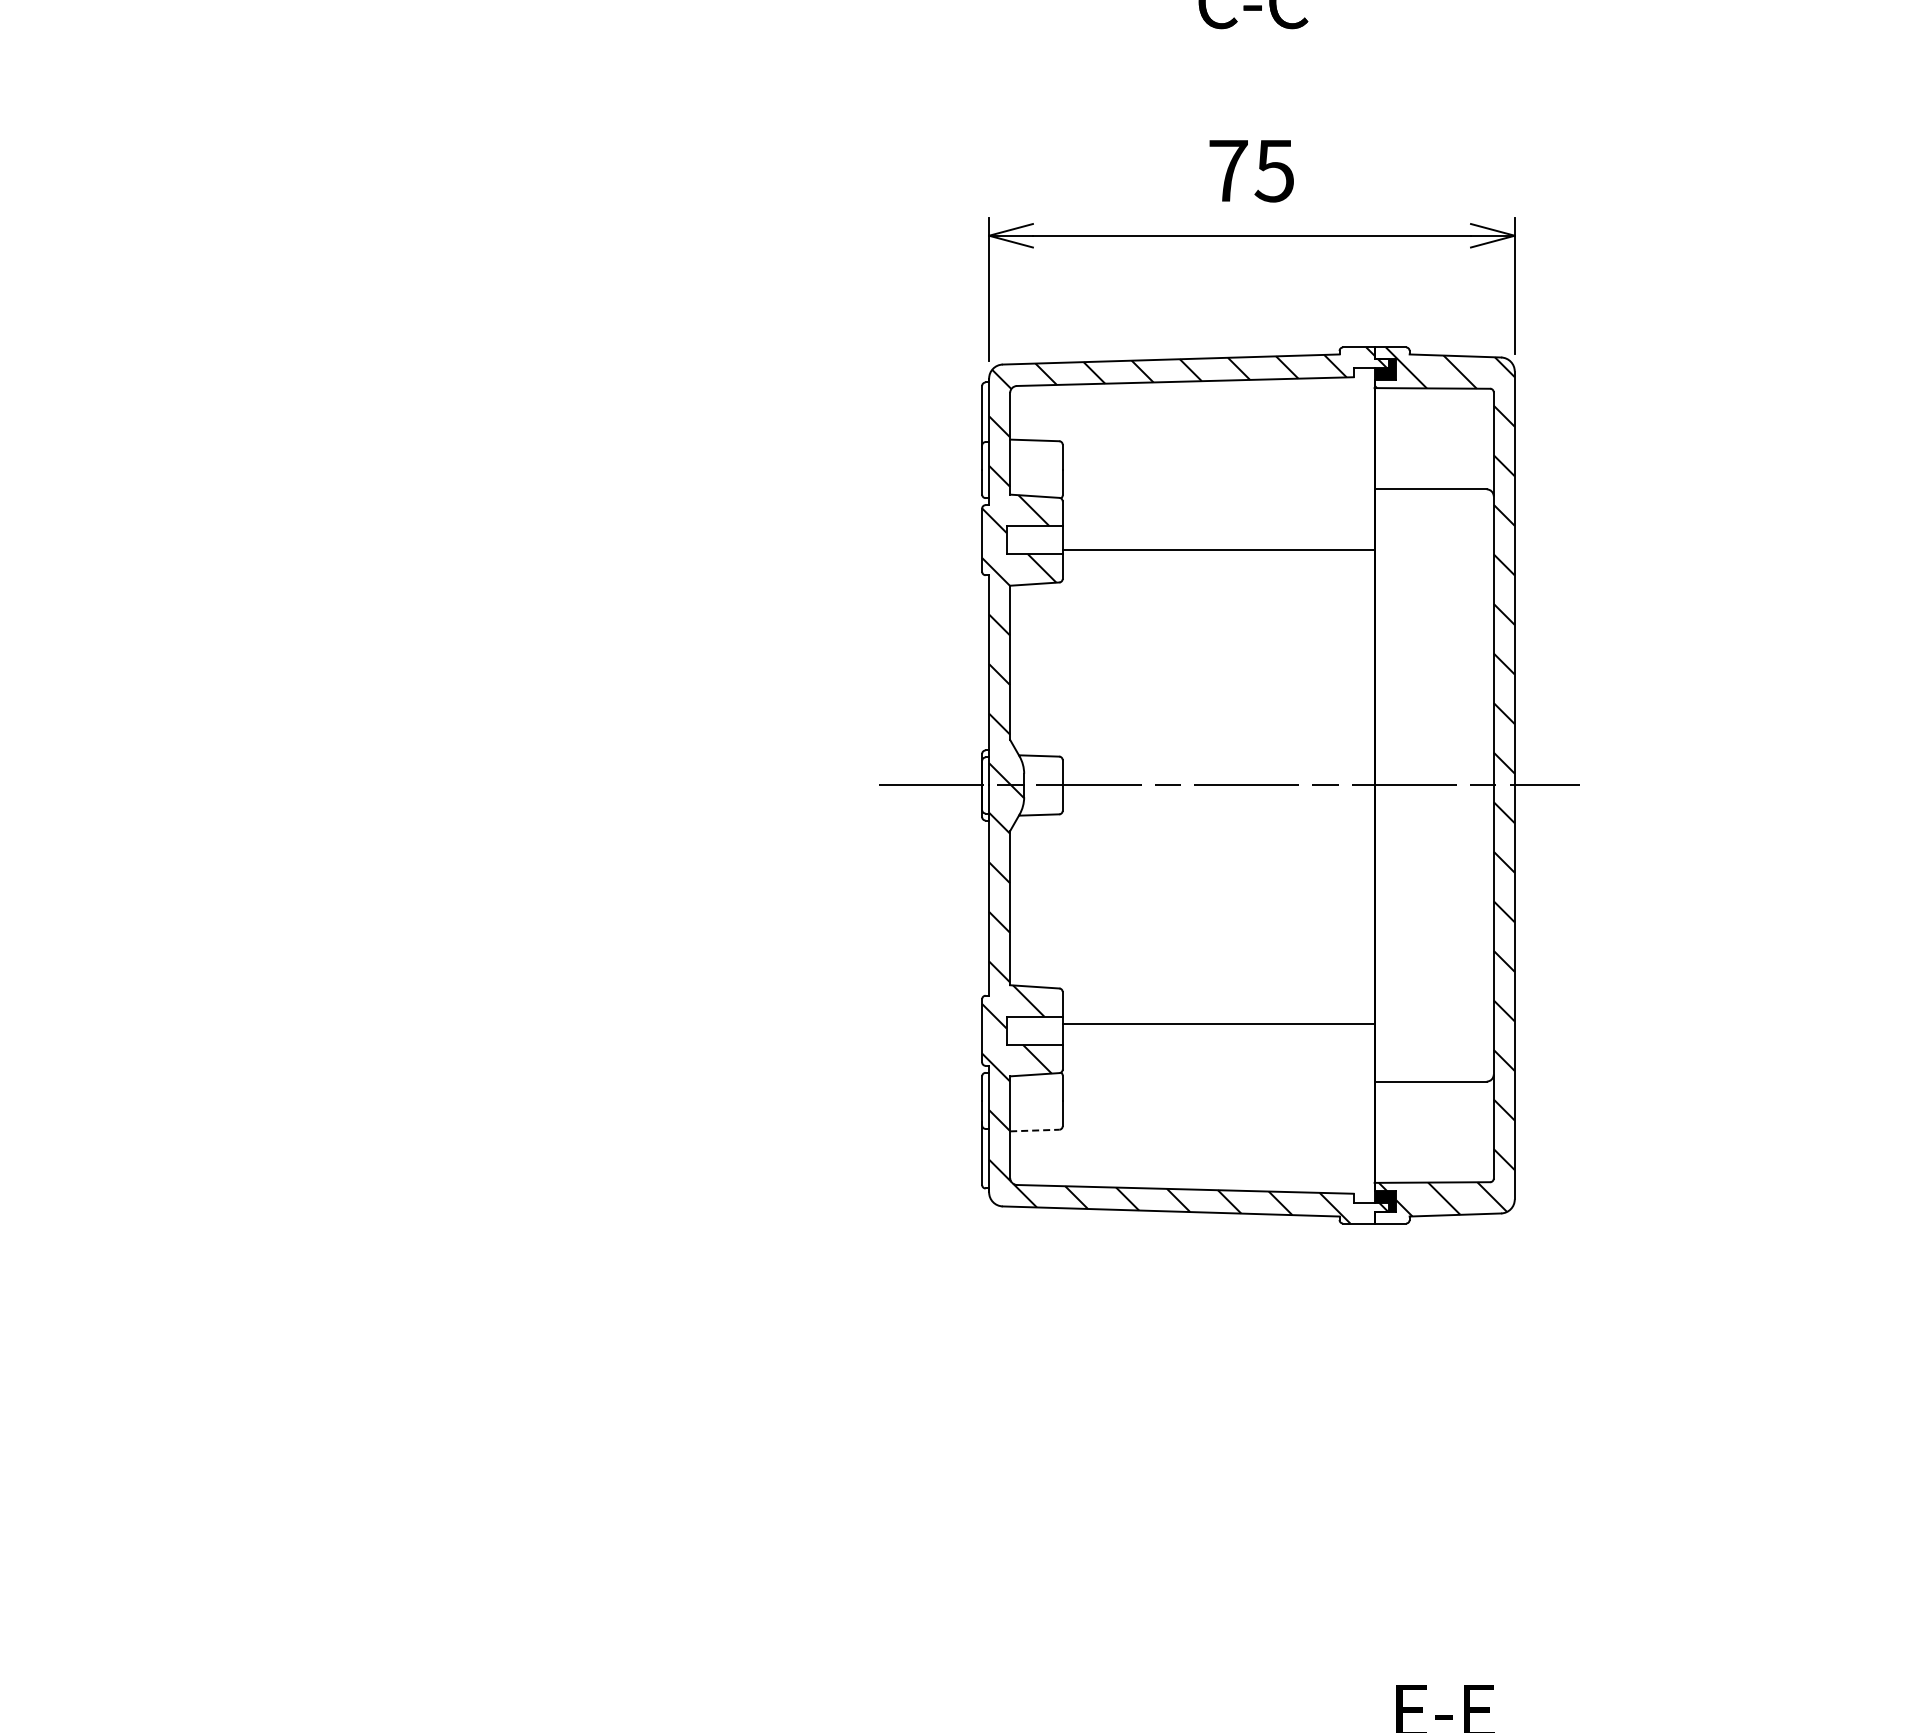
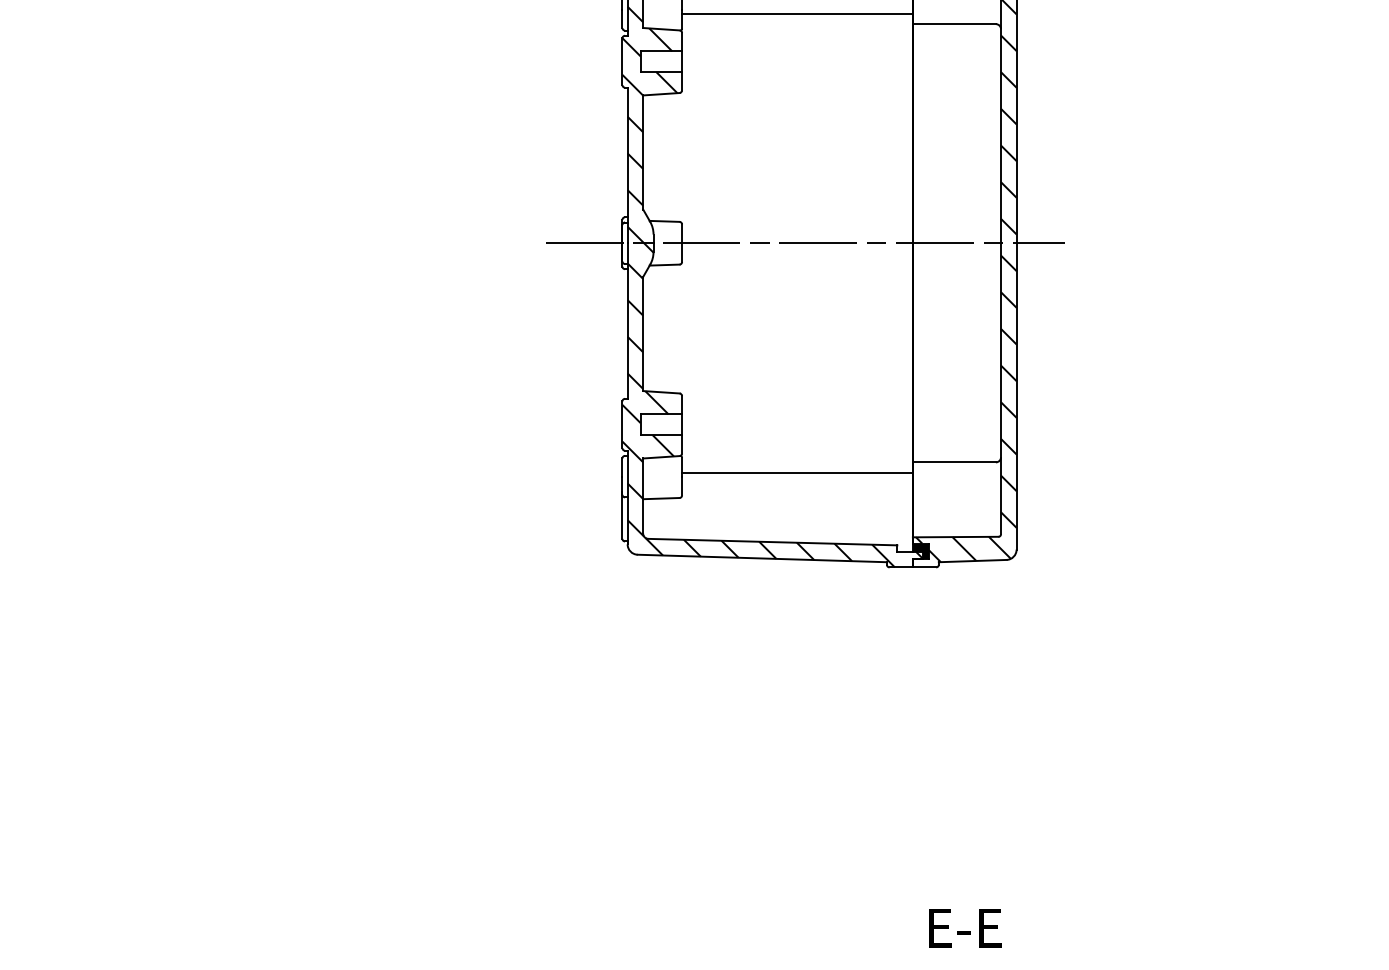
line: (1218, 550) -> (797, 13), moved
line: (1218, 1023) -> (797, 472), moved
line: (1034, 1130) -> (661, 498), dashed -> solid

